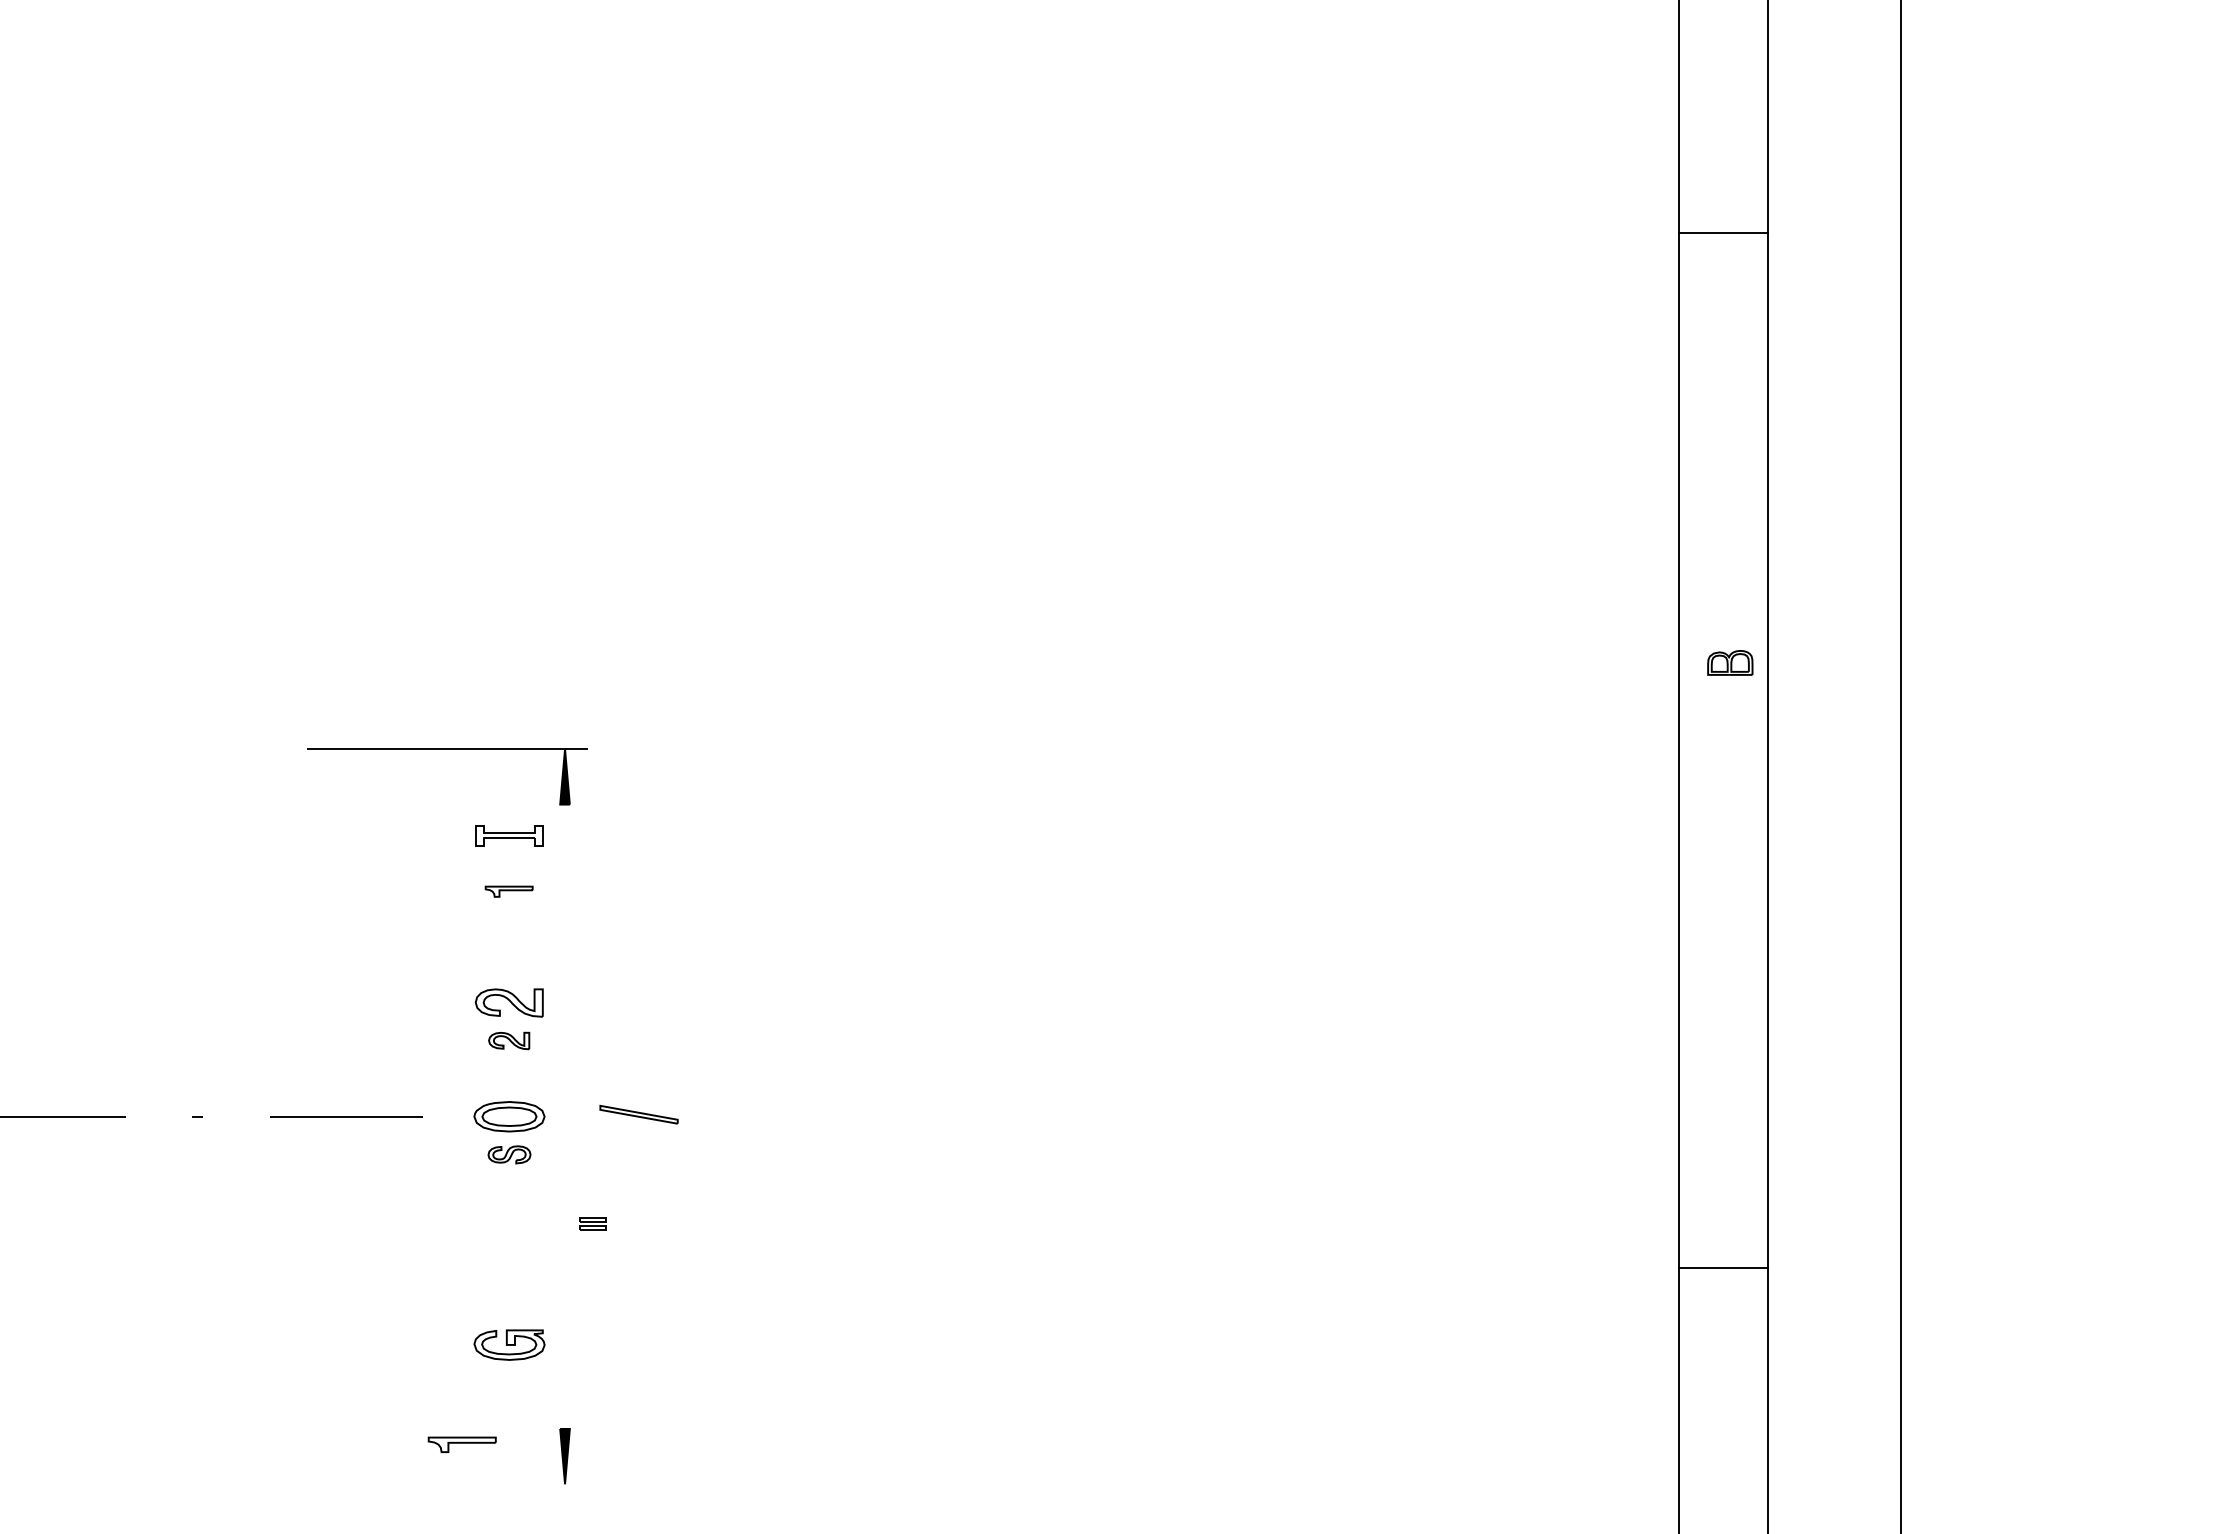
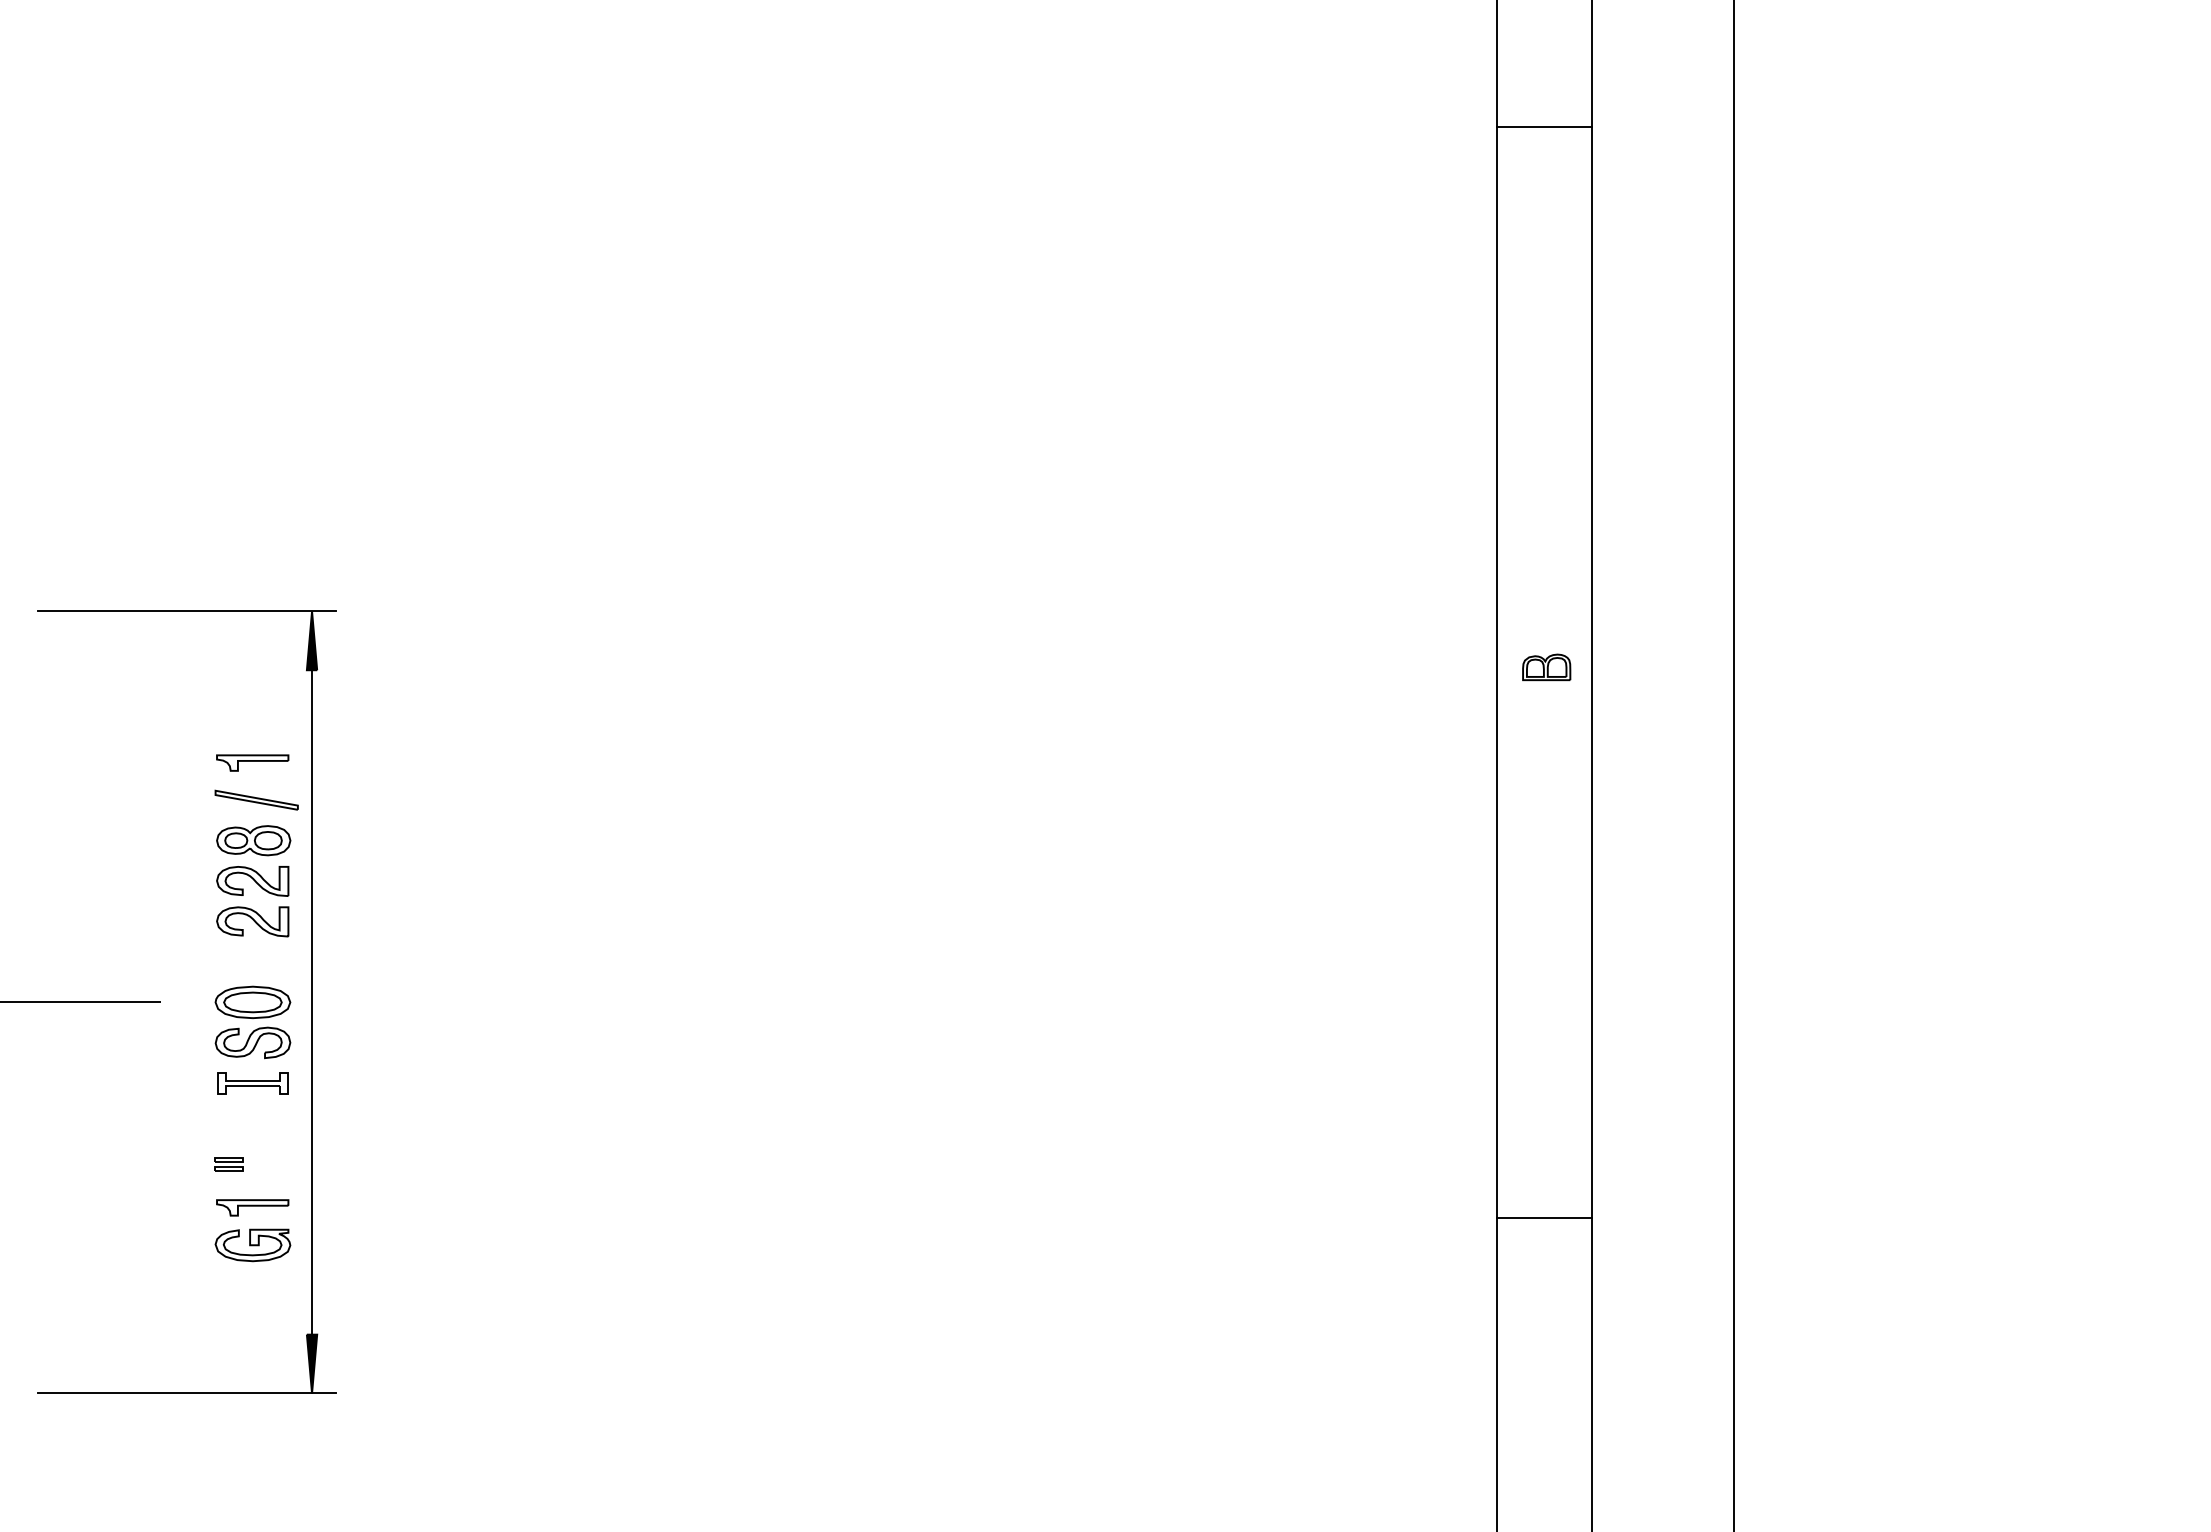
line: (1722, 232) -> (1543, 126), moved
part: (1730, 662) -> (1546, 666), moved
part: (509, 835) -> (252, 1083), moved
part: (508, 891) -> (251, 762), size x1.43
part: (509, 964) -> (252, 840), added
part: (508, 1040) -> (251, 921), size x1.67
part: (638, 1114) -> (256, 799), moved
line: (565, 1116) -> (312, 1002), added
part: (509, 1154) -> (252, 1042), size x1.67
part: (592, 1223) -> (228, 1163), moved
line: (1722, 1267) -> (1543, 1217), moved
part: (461, 1444) -> (251, 1207), moved
line: (447, 1484) -> (186, 1393), added

